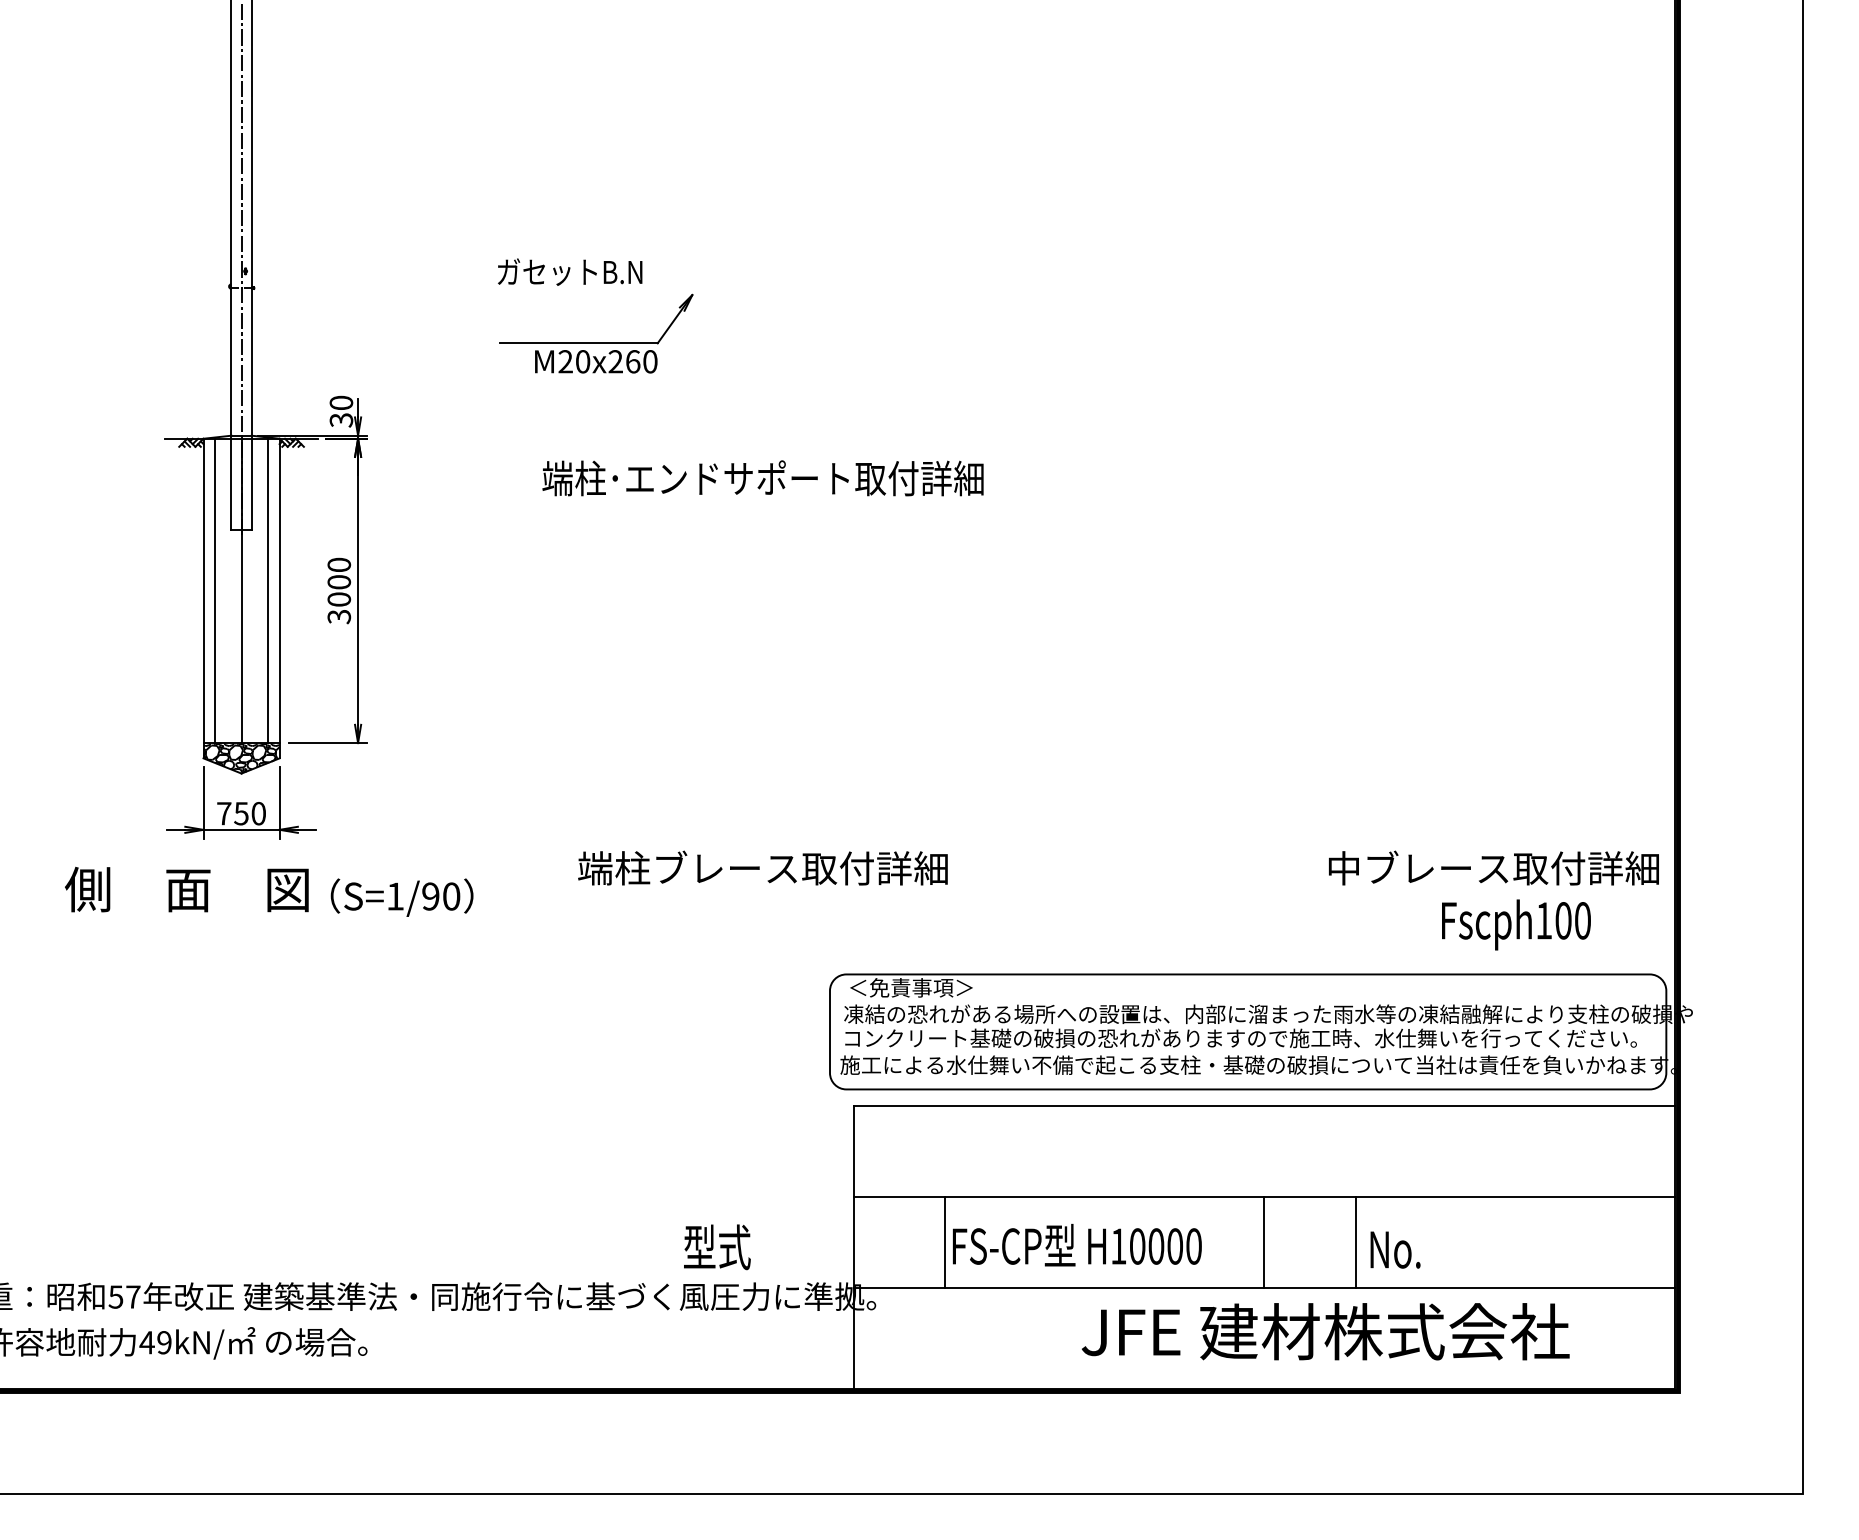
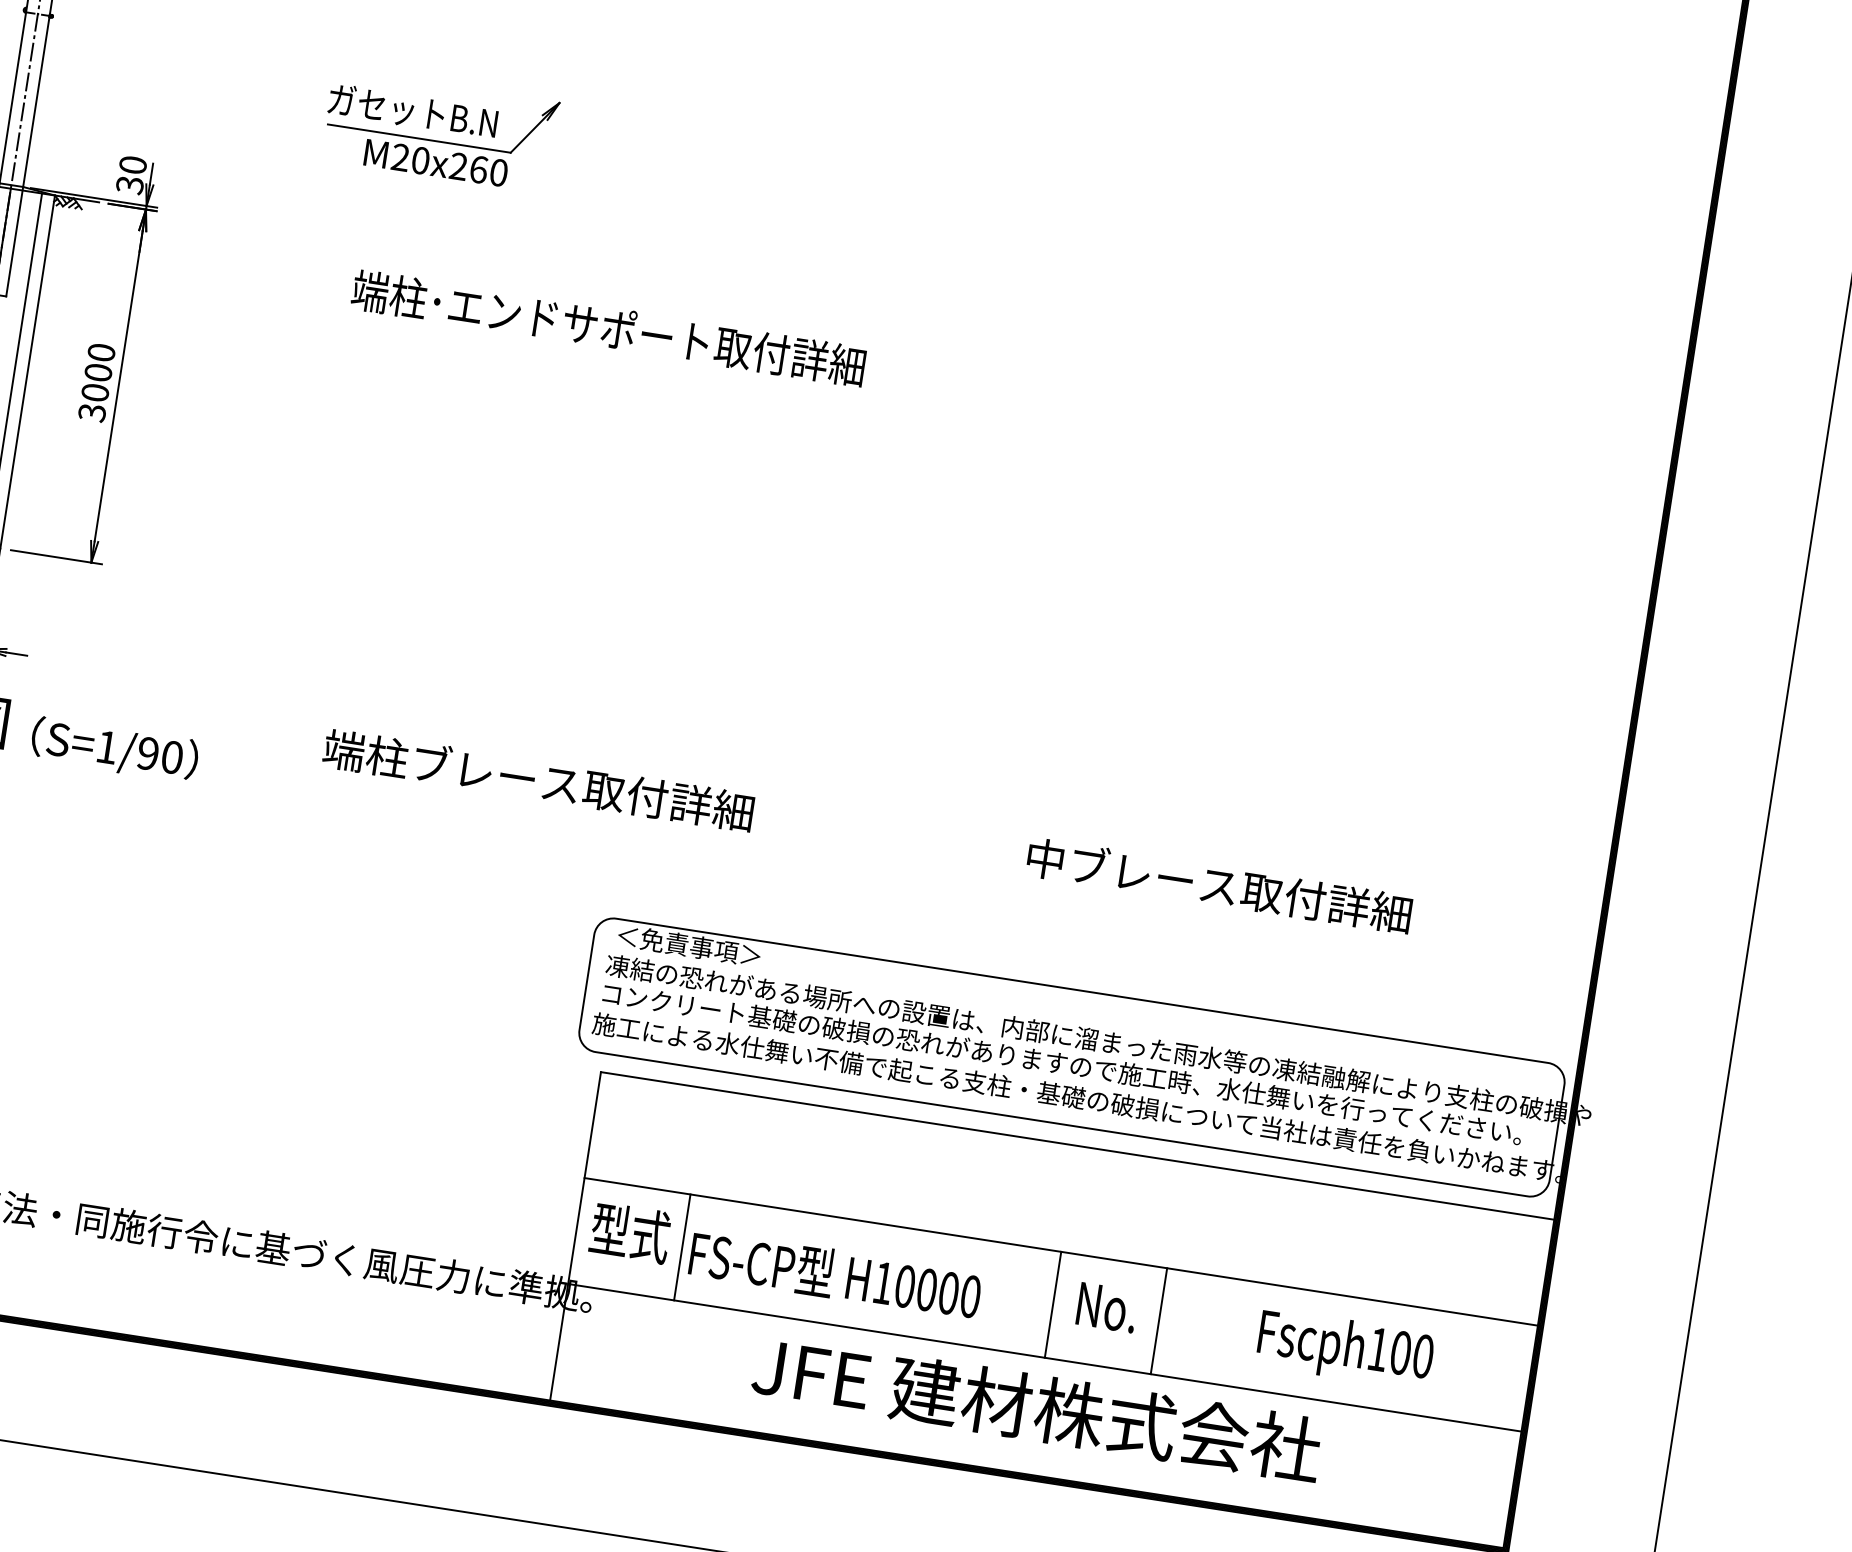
text: (570, 271) -> (413, 110), moved
text: (1493, 867) -> (1219, 884), moved
text: (1516, 924) -> (1345, 1348), moved
text: (717, 1247) -> (630, 1233), moved
text: (1395, 1249) -> (1107, 1307), moved
text: (1325, 1331) -> (1037, 1407), moved

